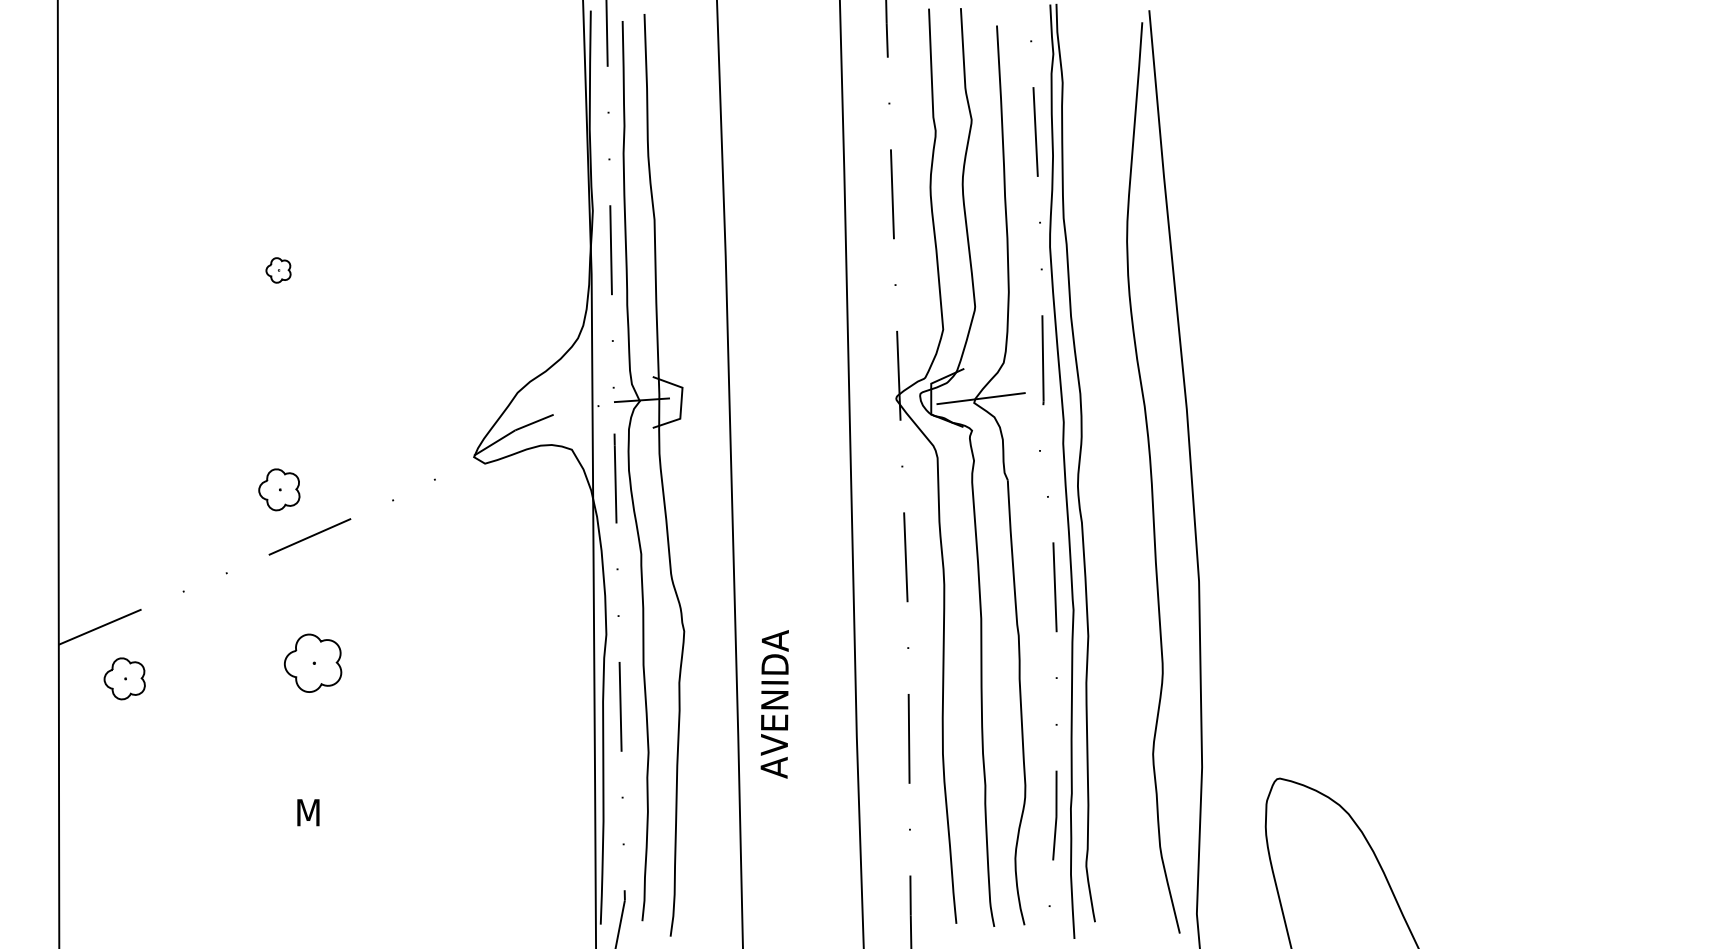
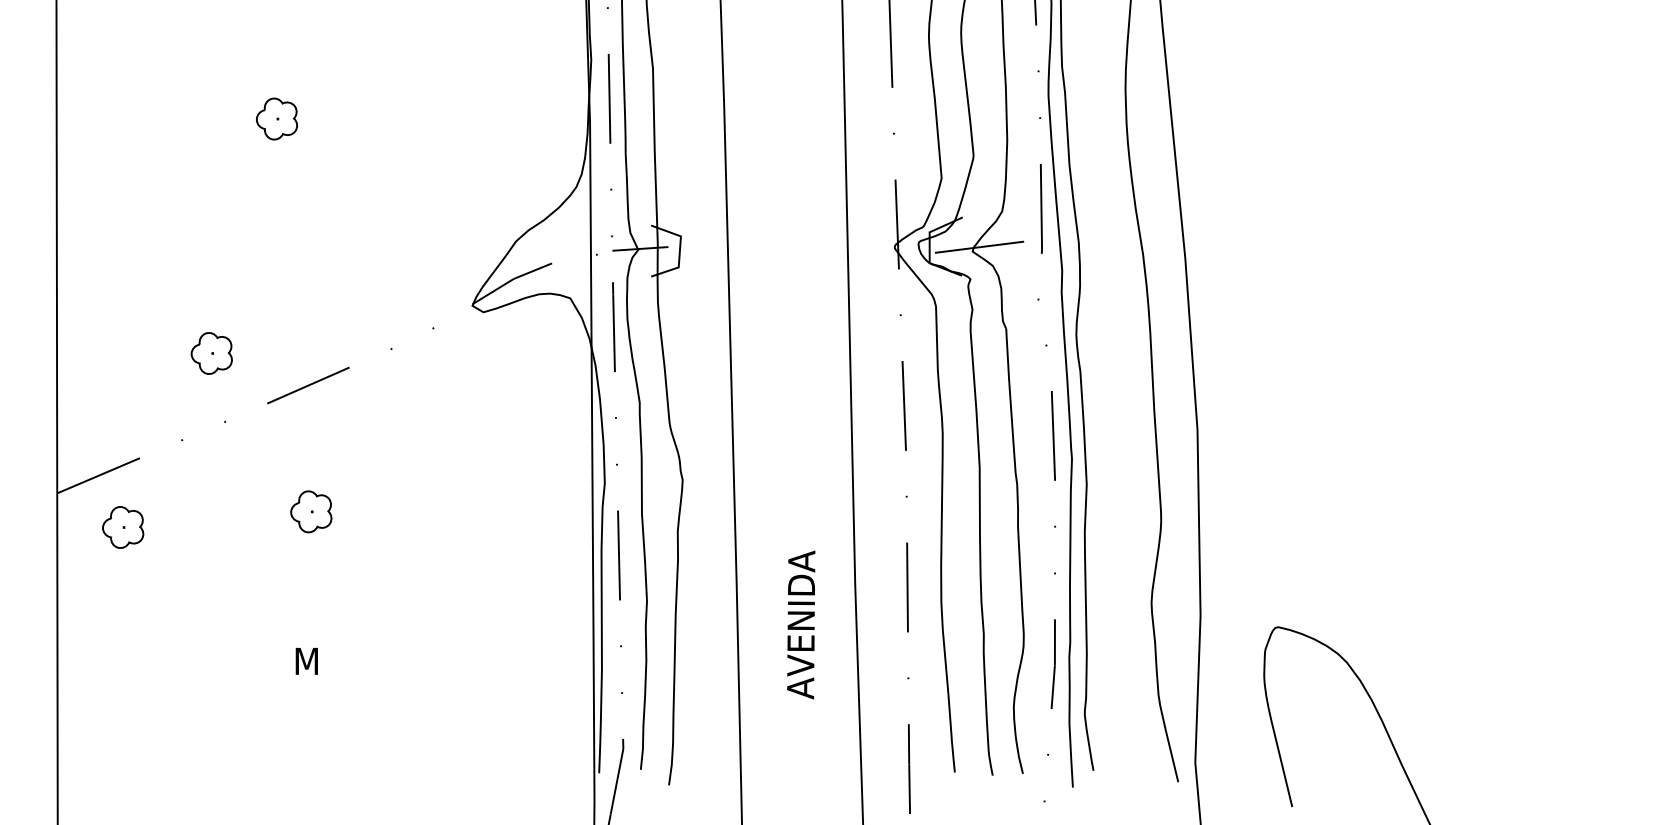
part: (278, 270) -> (276, 119), size x1.67
part: (279, 489) -> (211, 353), moved
part: (312, 662) -> (310, 511), size x0.71
text: (774, 704) -> (800, 625), moved

